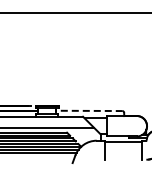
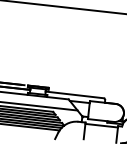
line: (88, 110) -> (74, 94), dashed -> solid

